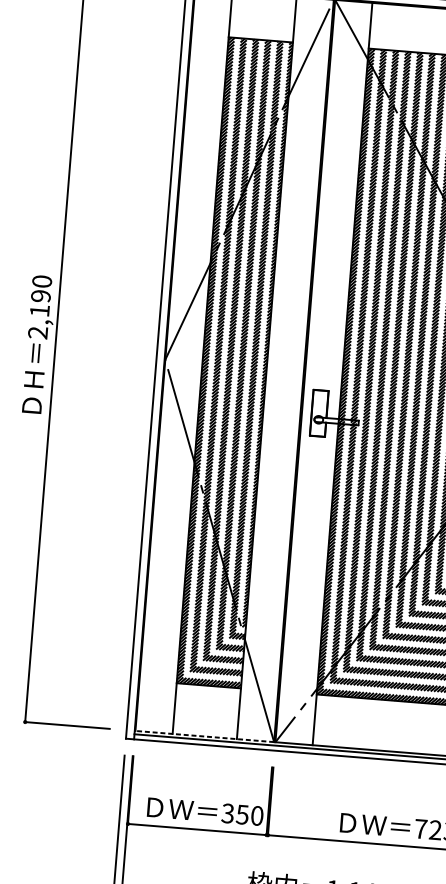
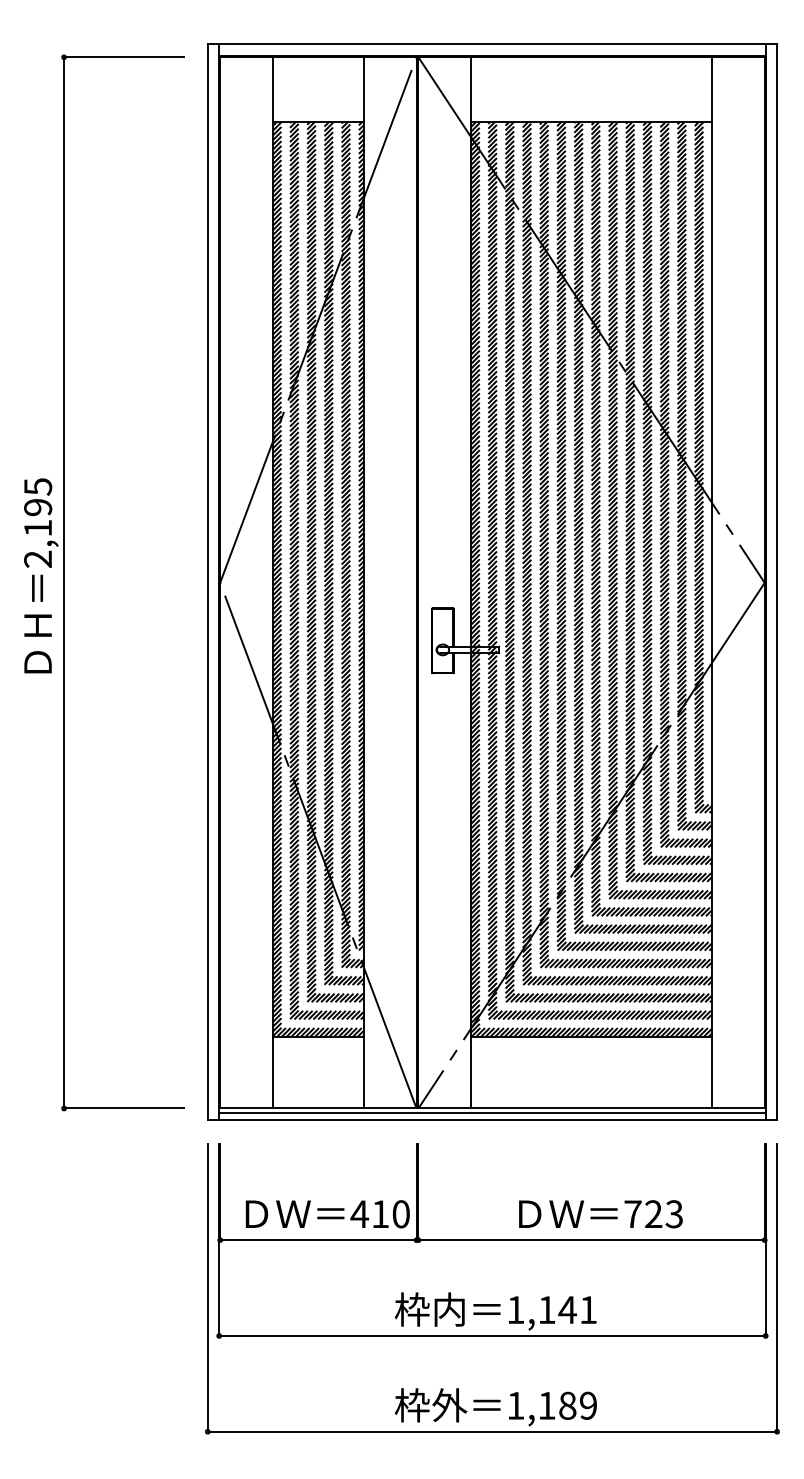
text: (42, 281) -> (38, 486), 2,190 -> 2,195
line: (204, 736) -> (317, 1108), dashed -> solid
text: (234, 814) -> (369, 1214), 350 -> 410

